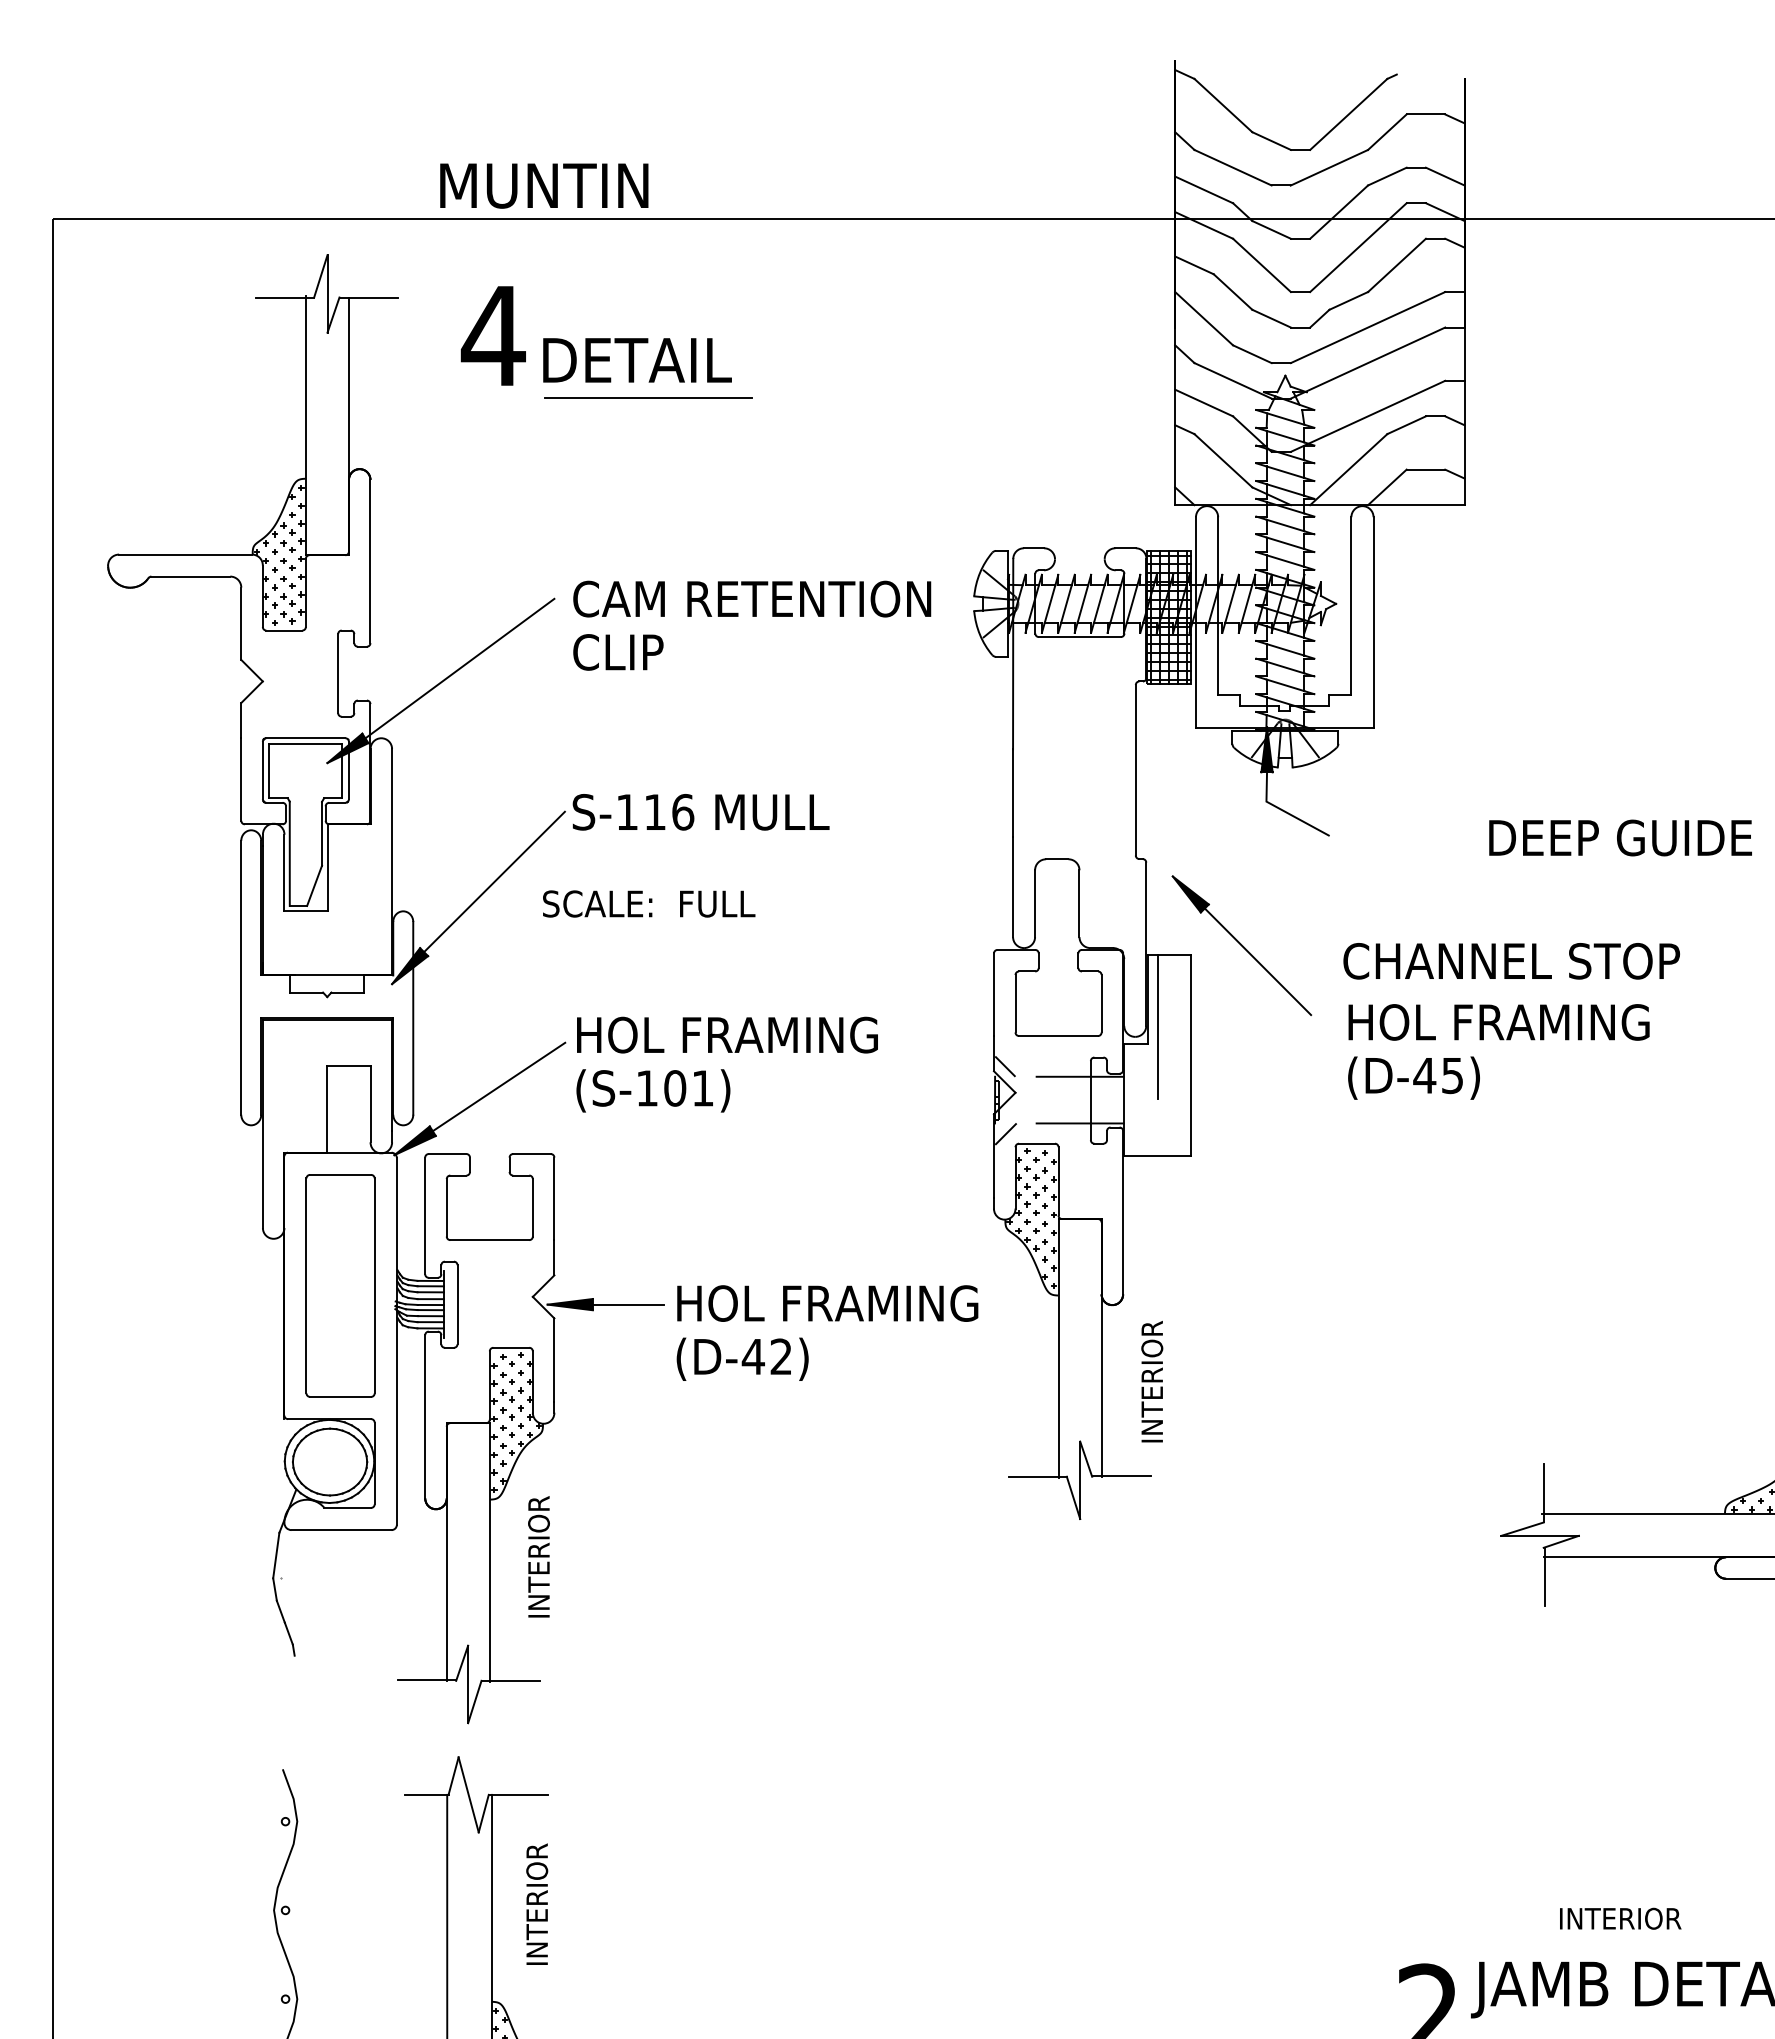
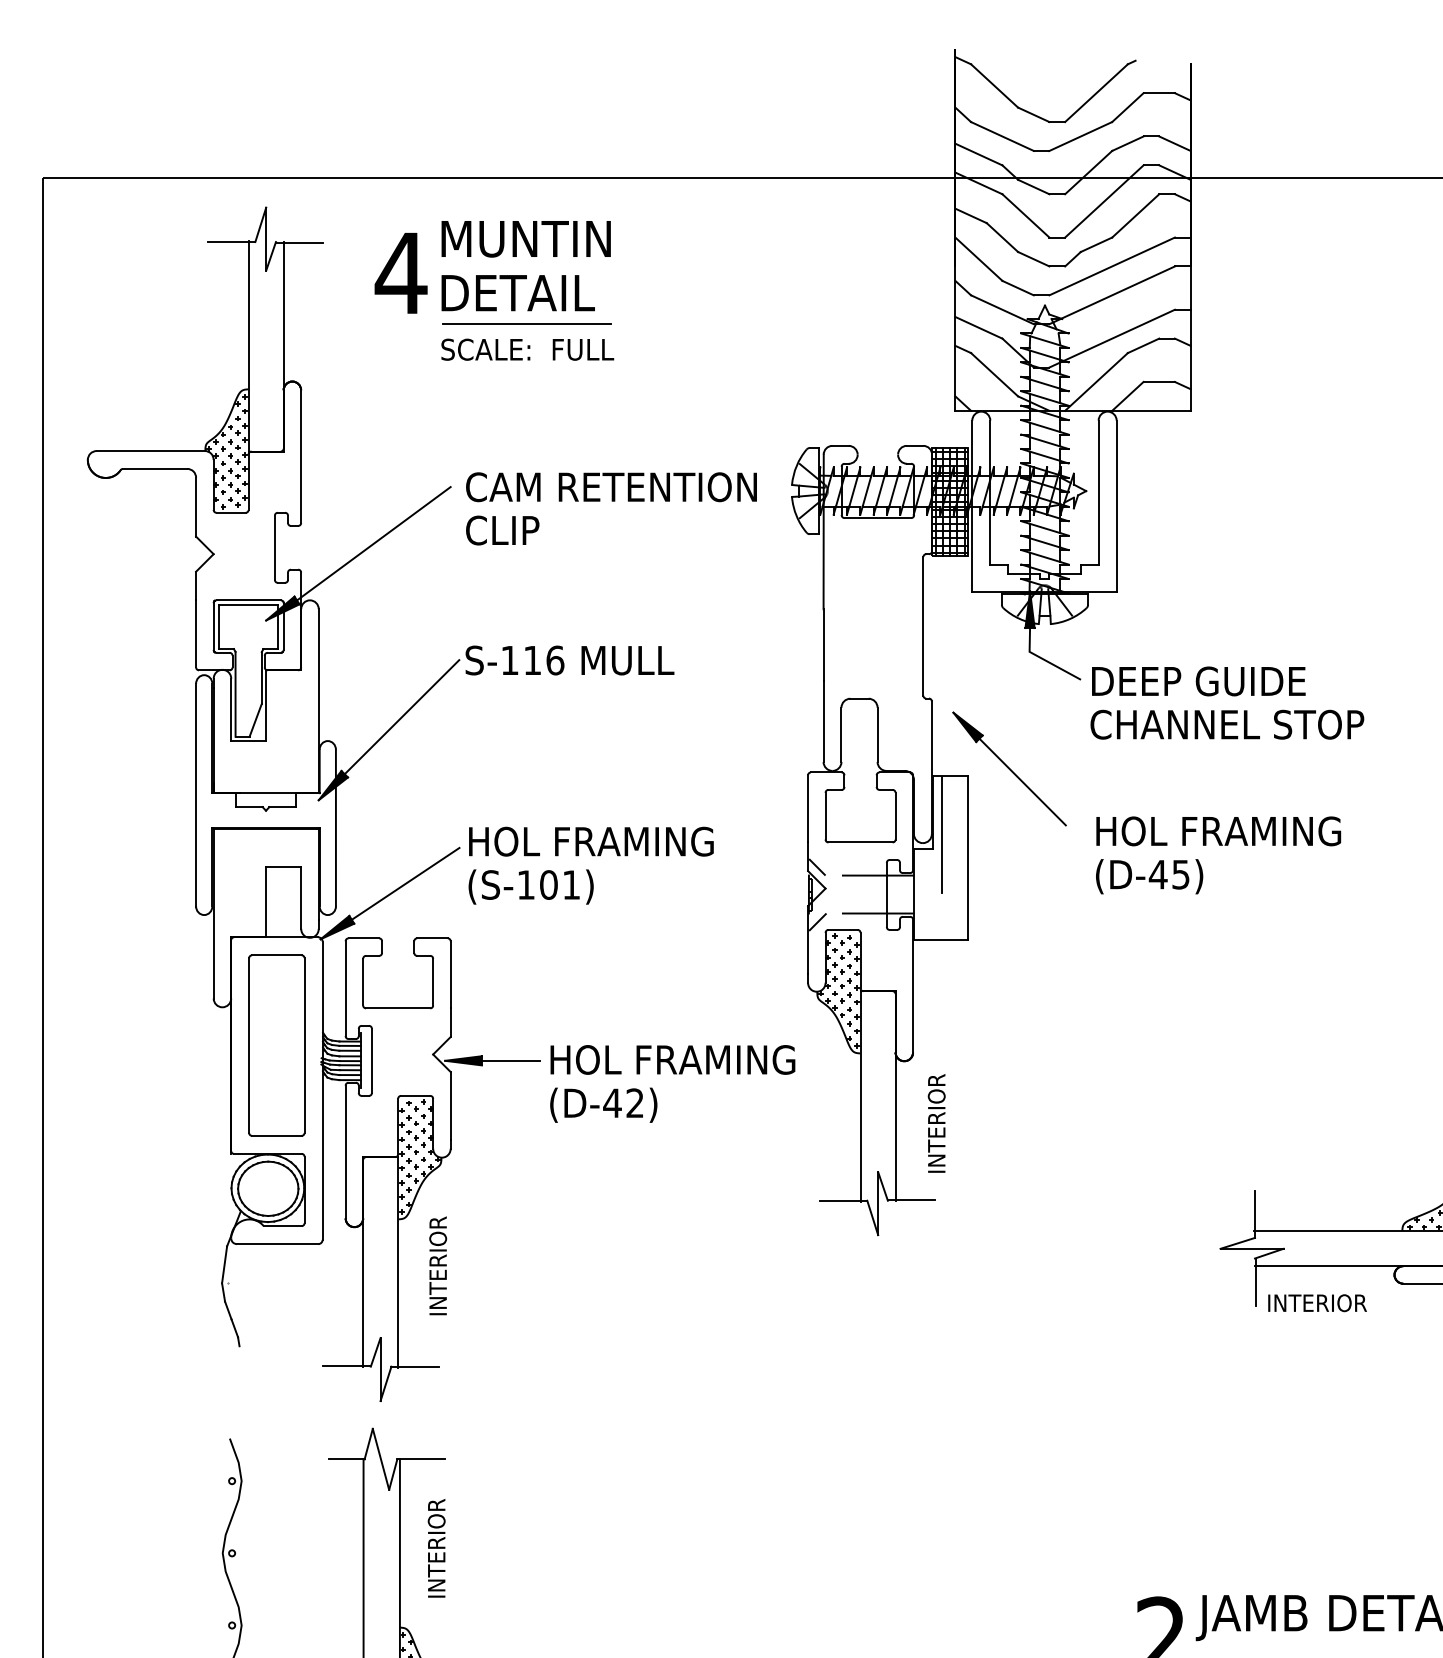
text: (544, 185) -> (526, 238), moved
text: (1620, 837) -> (1198, 681), moved
text: (649, 903) -> (528, 349), moved
text: (1511, 961) -> (1227, 724), moved
text: (1620, 1918) -> (1317, 1302), moved

